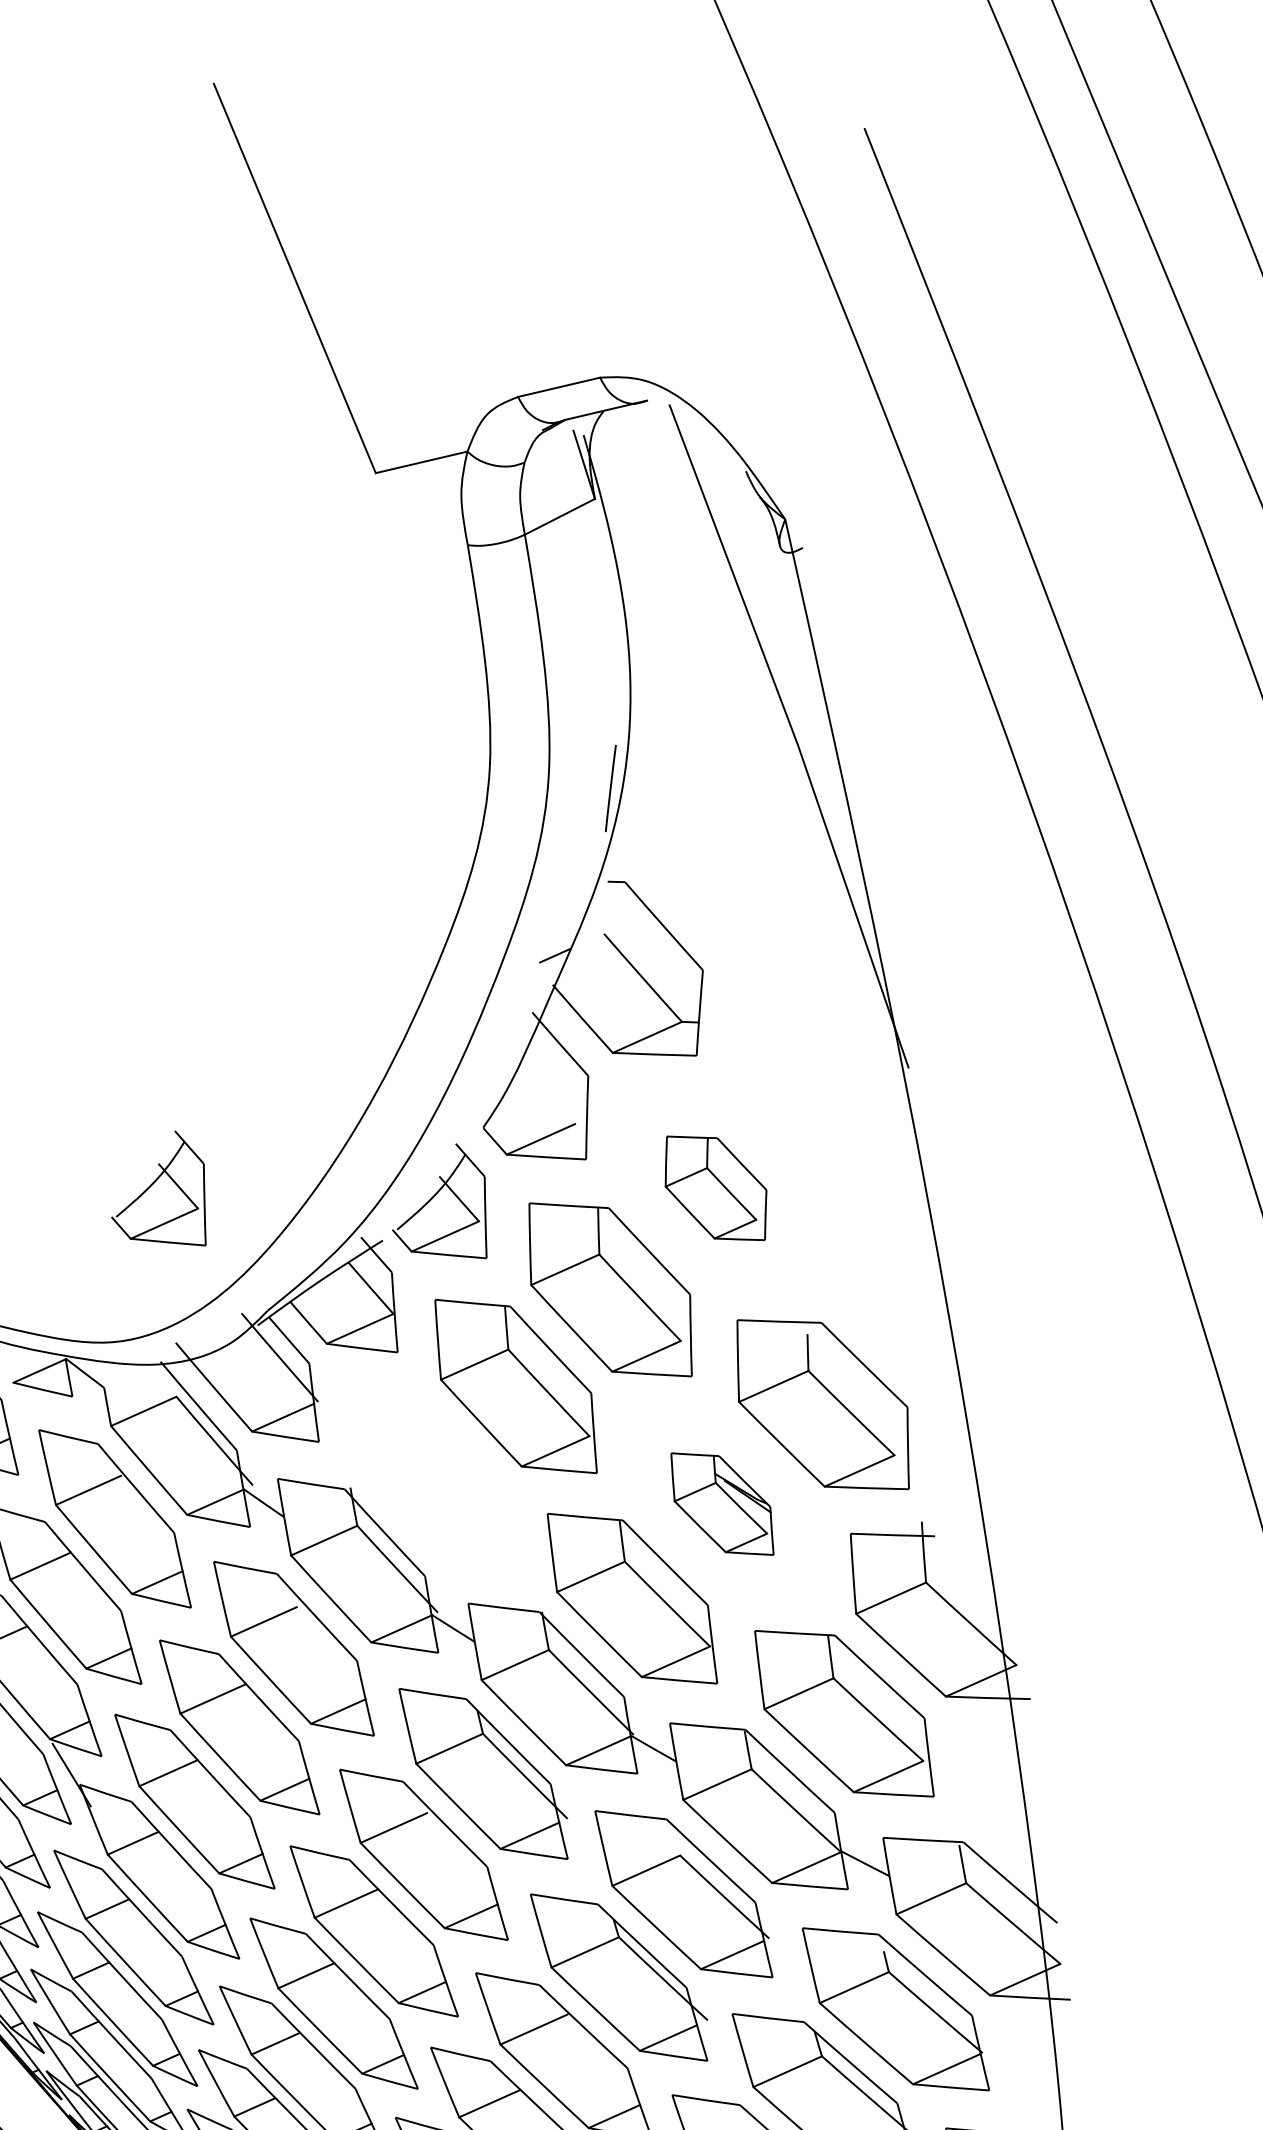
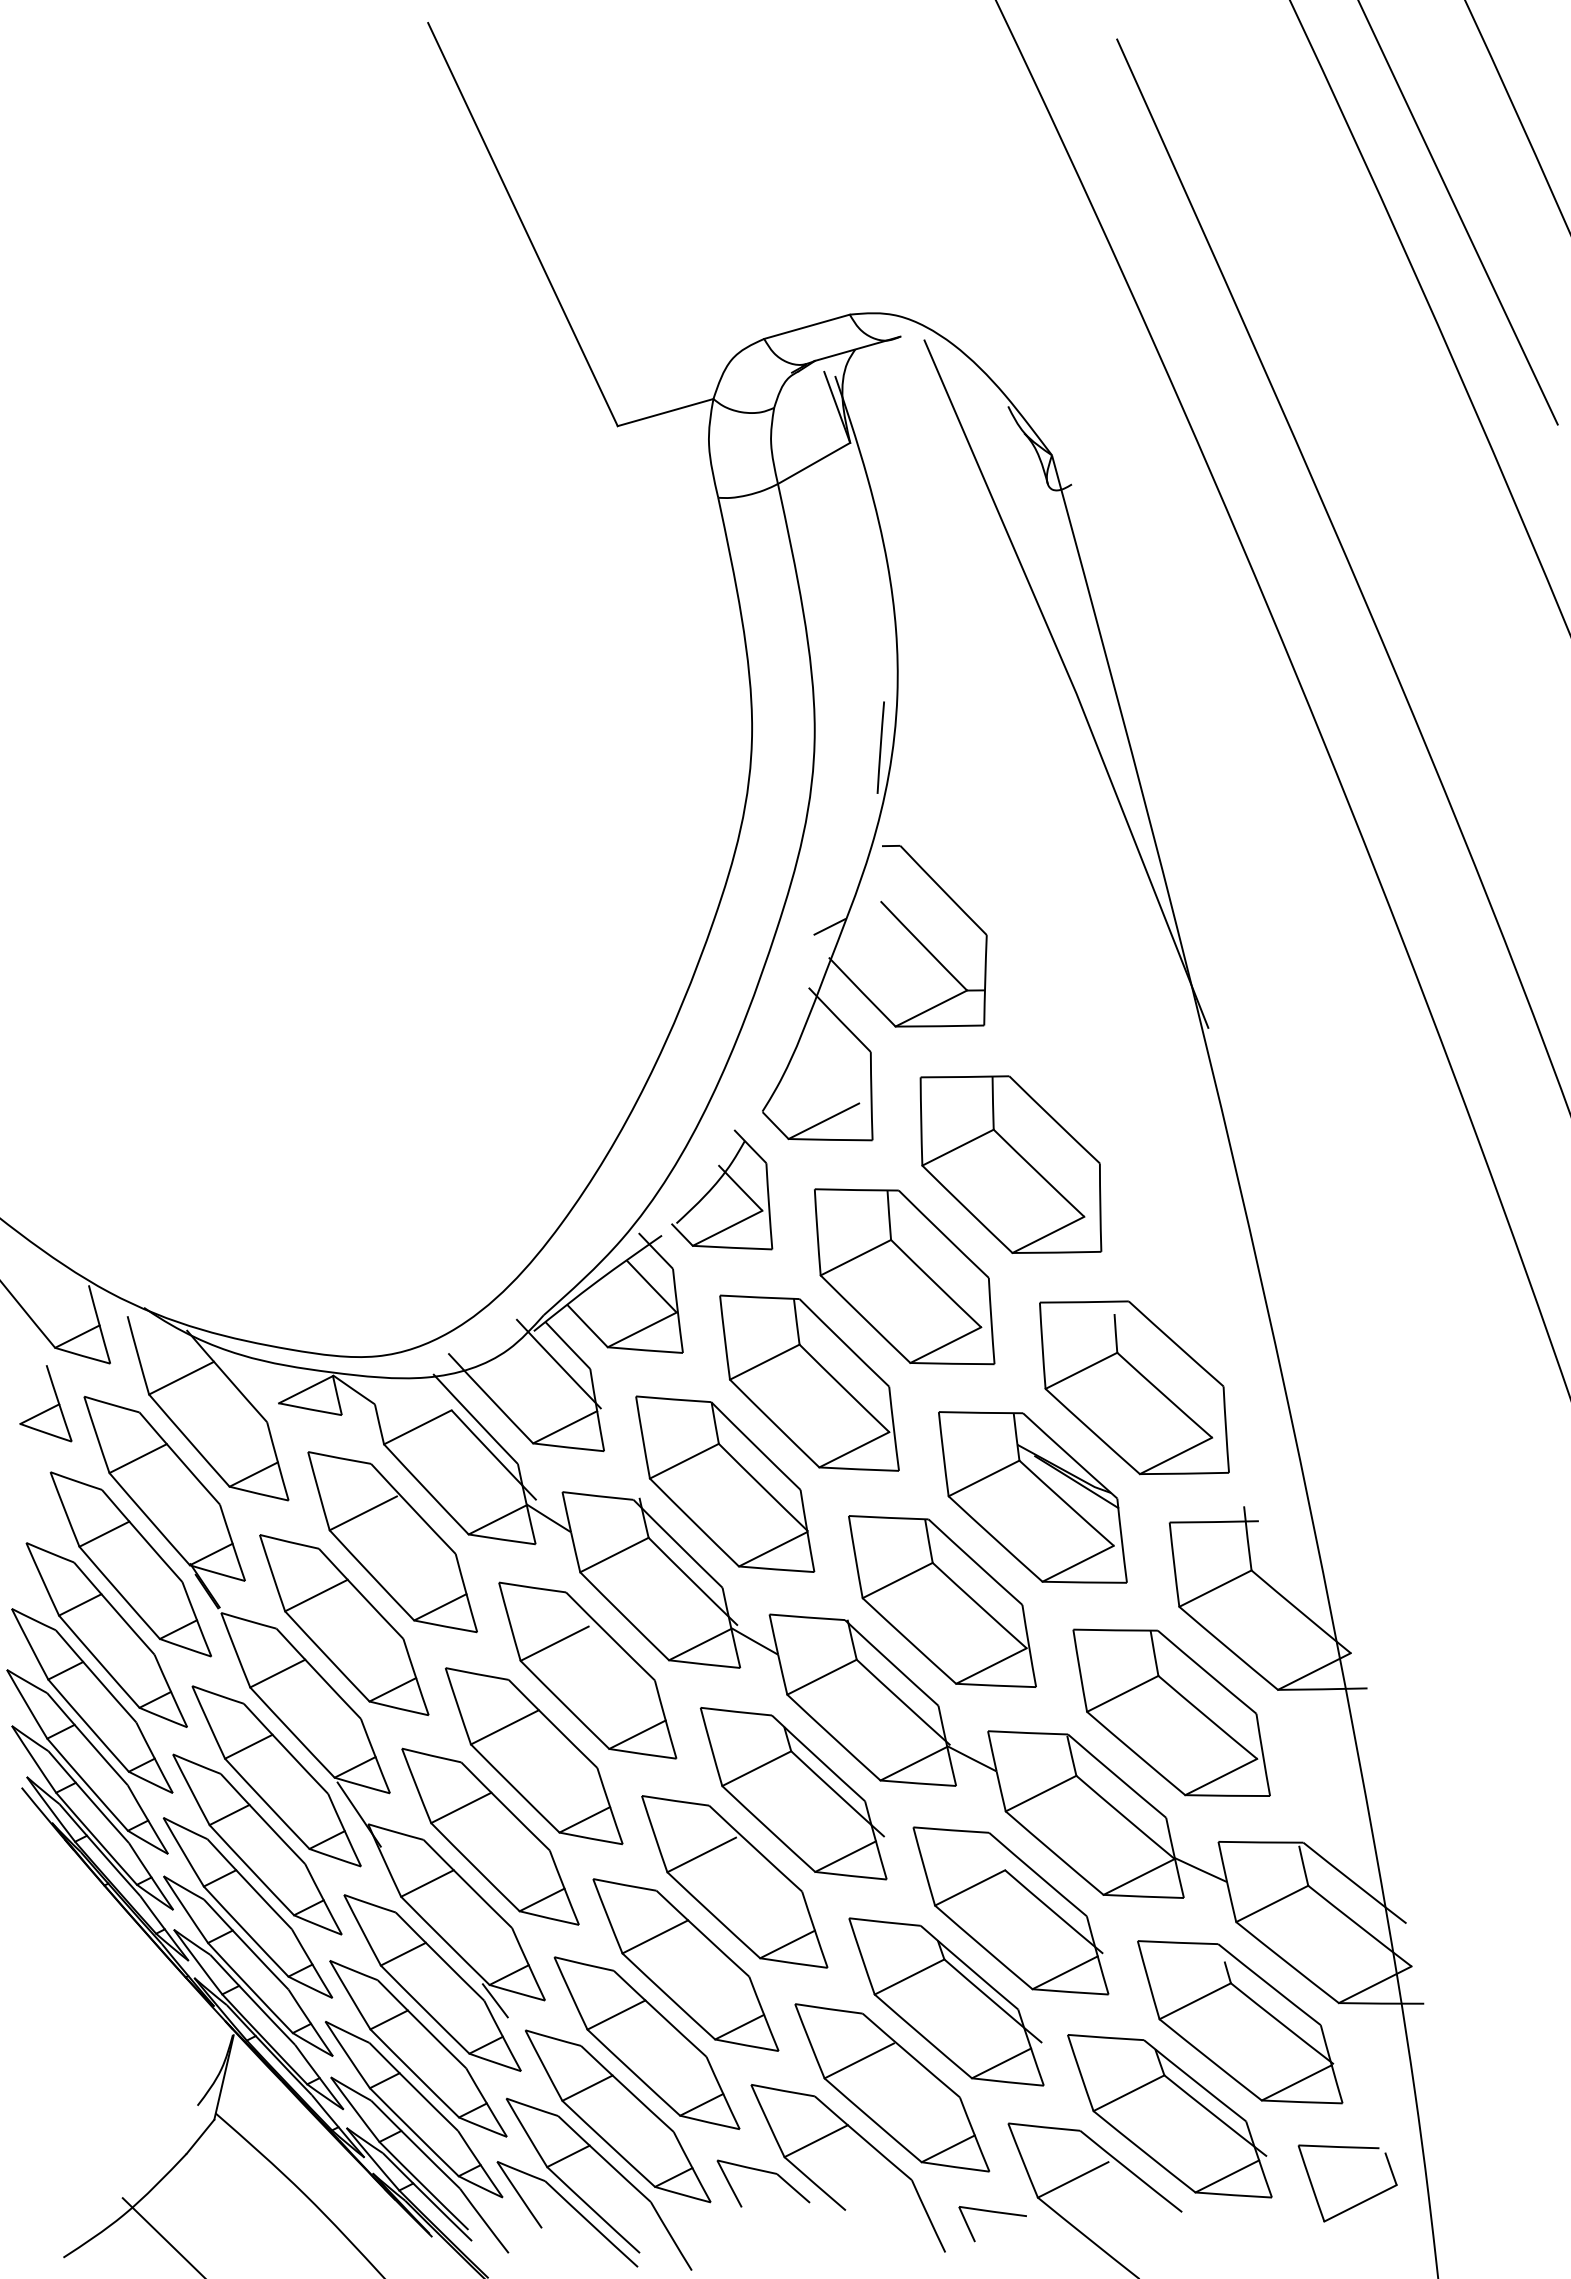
part: (156, 1180) -> (420, 1183), removed
part: (715, 1188) -> (1010, 1164), size x1.67
part: (432, 1477) -> (725, 1483), added
part: (722, 1504) -> (1032, 1497), size x1.67
line: (191, 1956) -> (494, 2000), added

